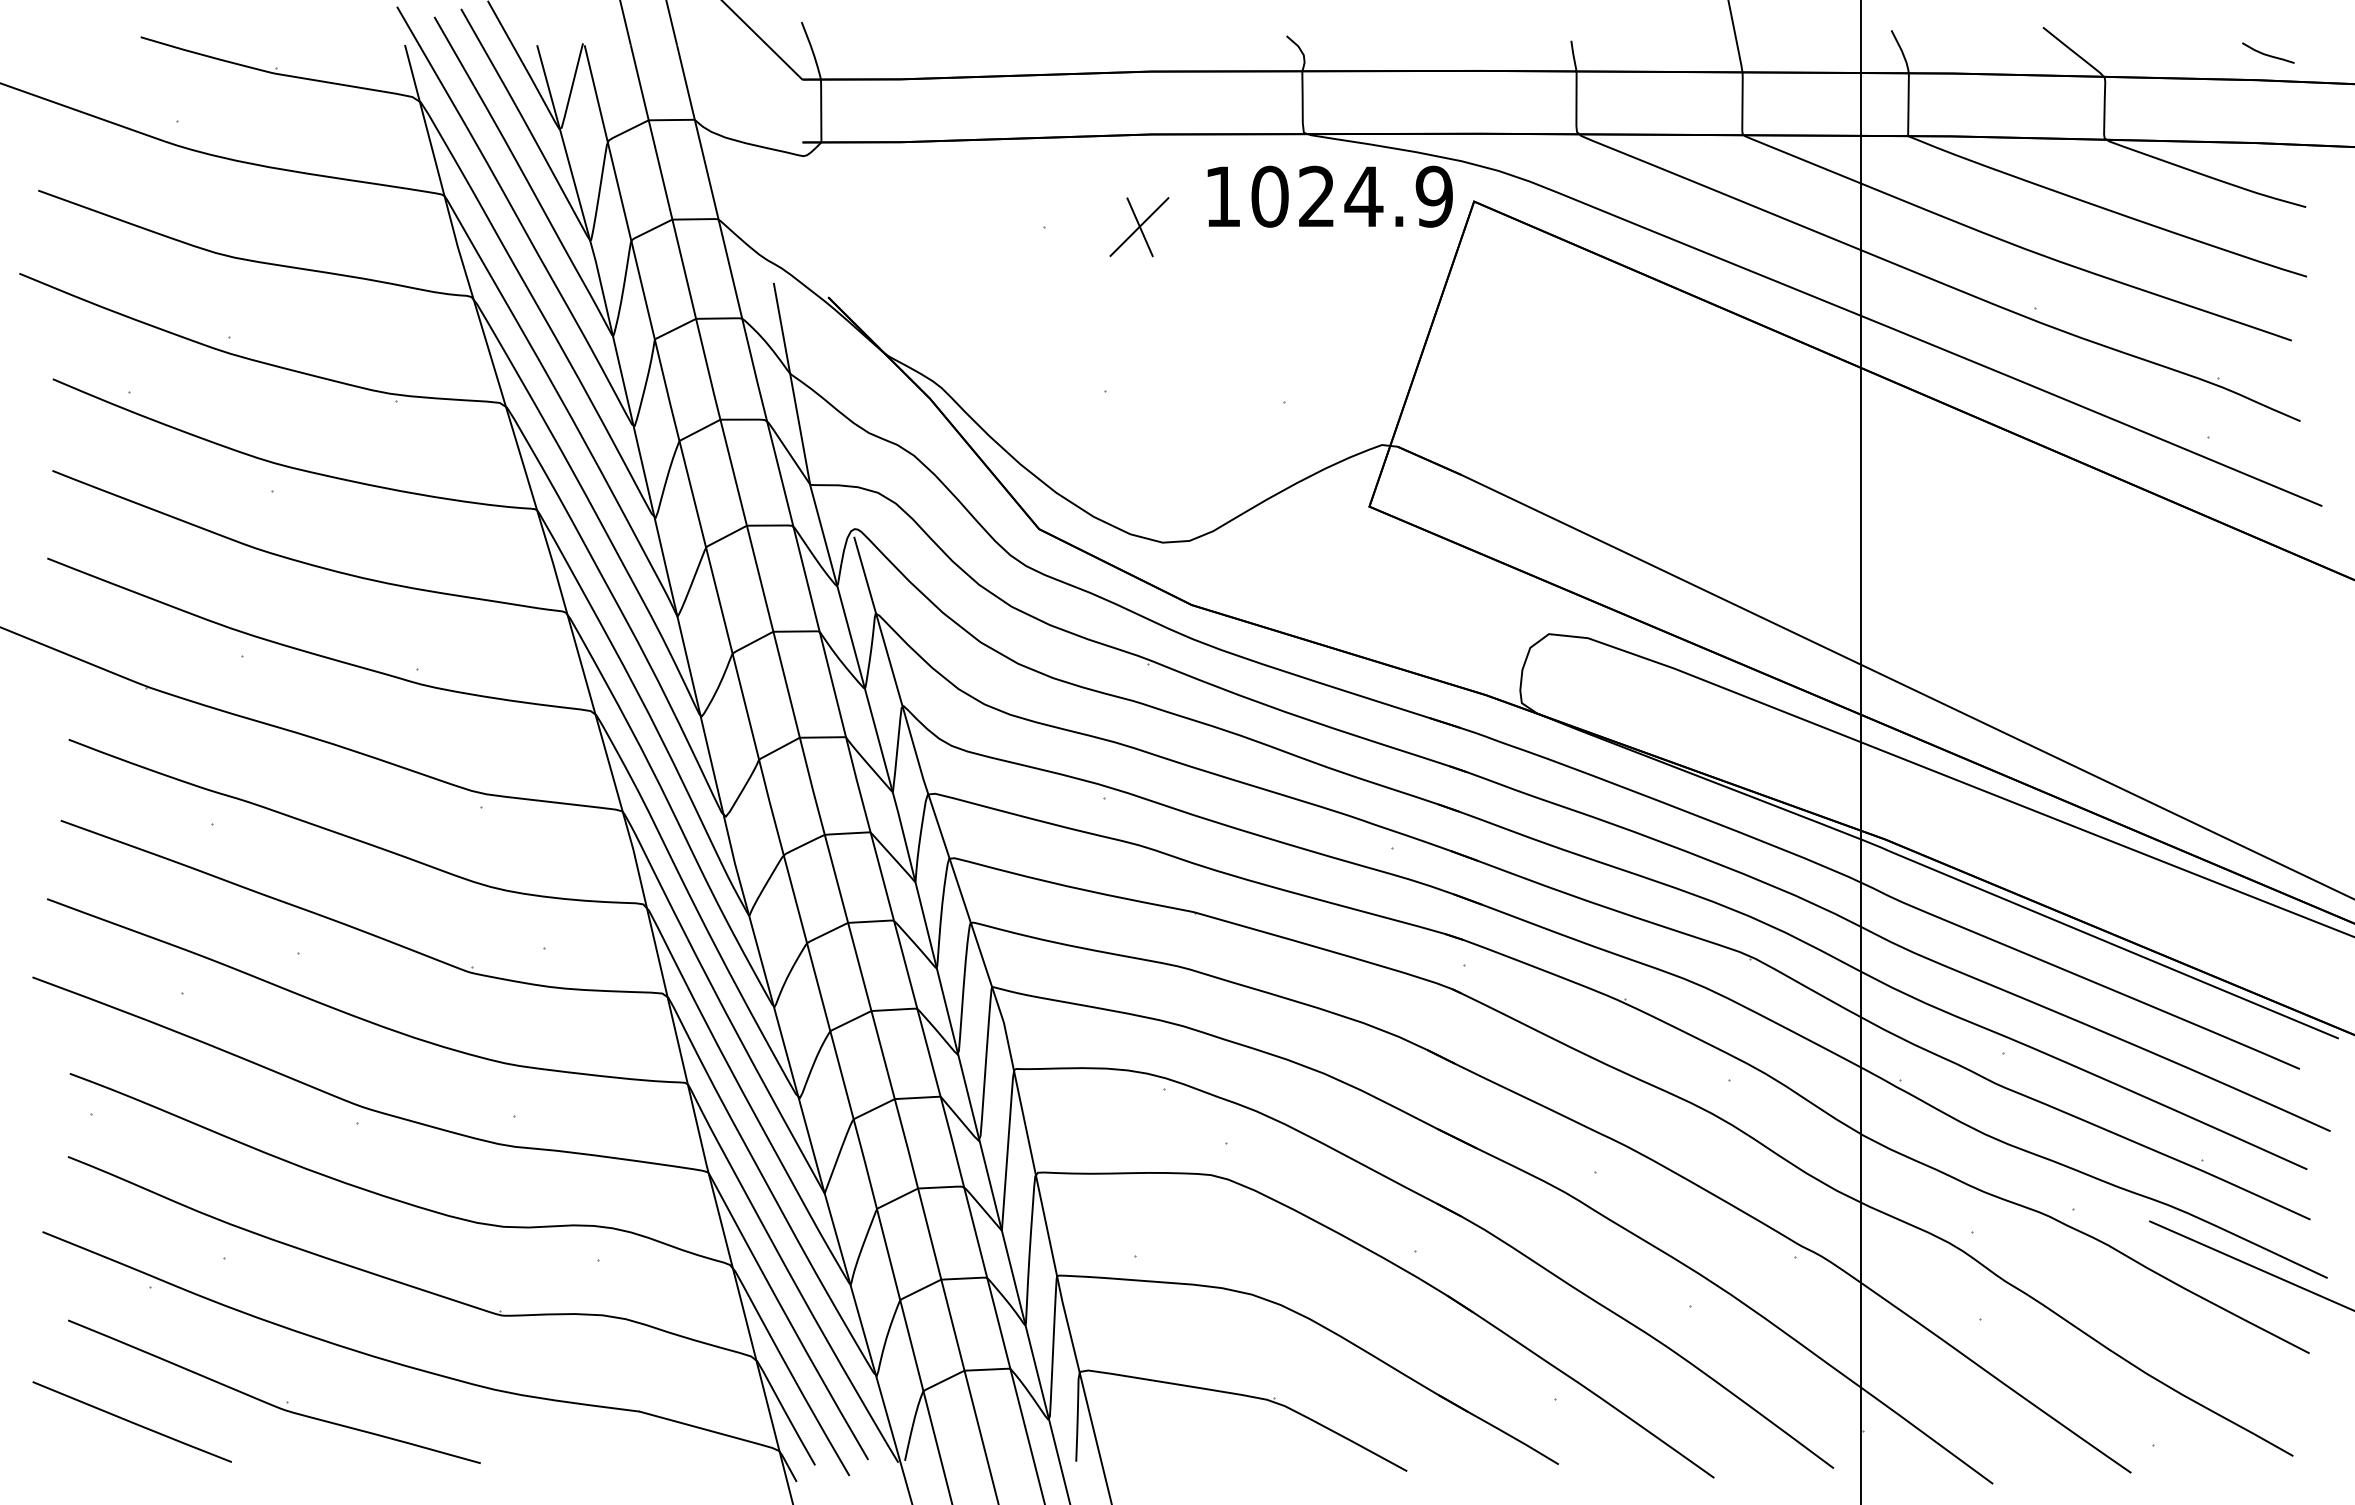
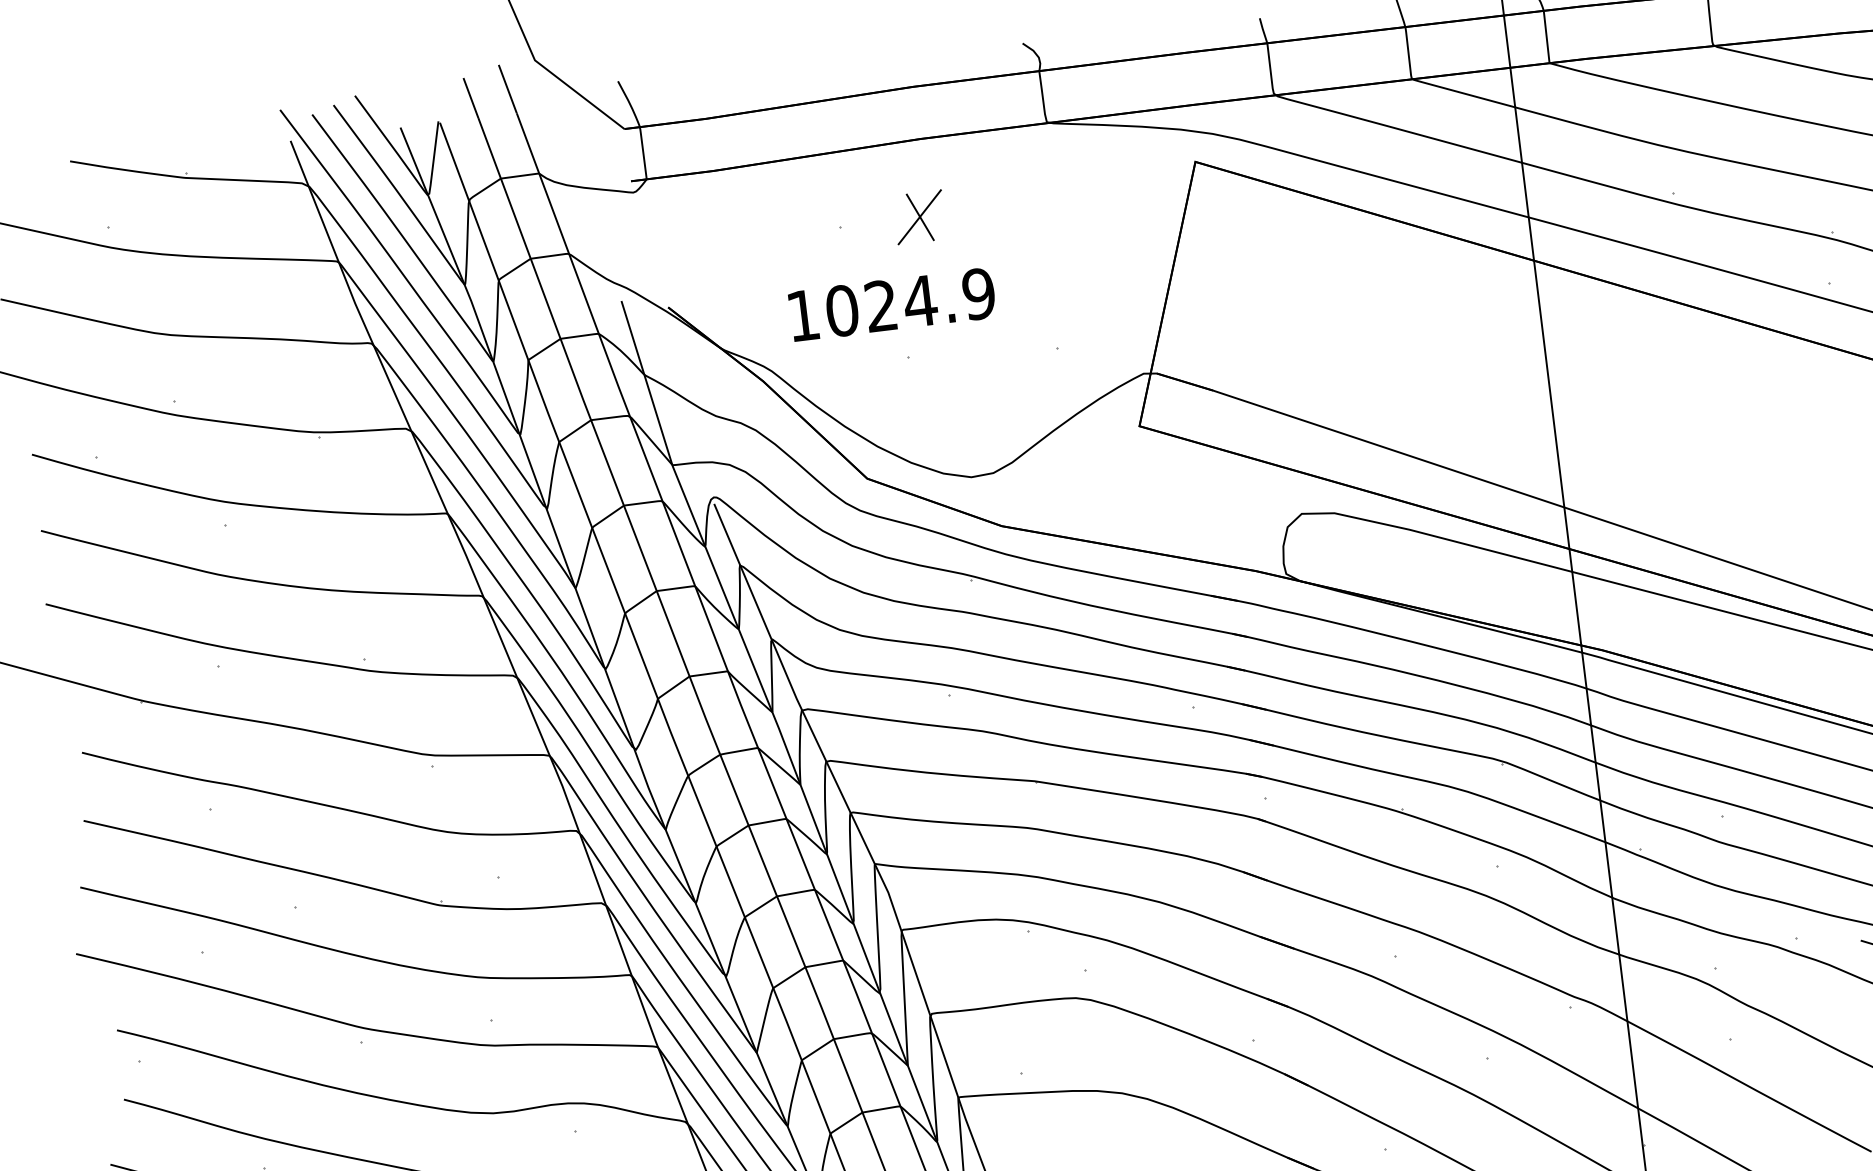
text: (1329, 196) -> (891, 304), moved

